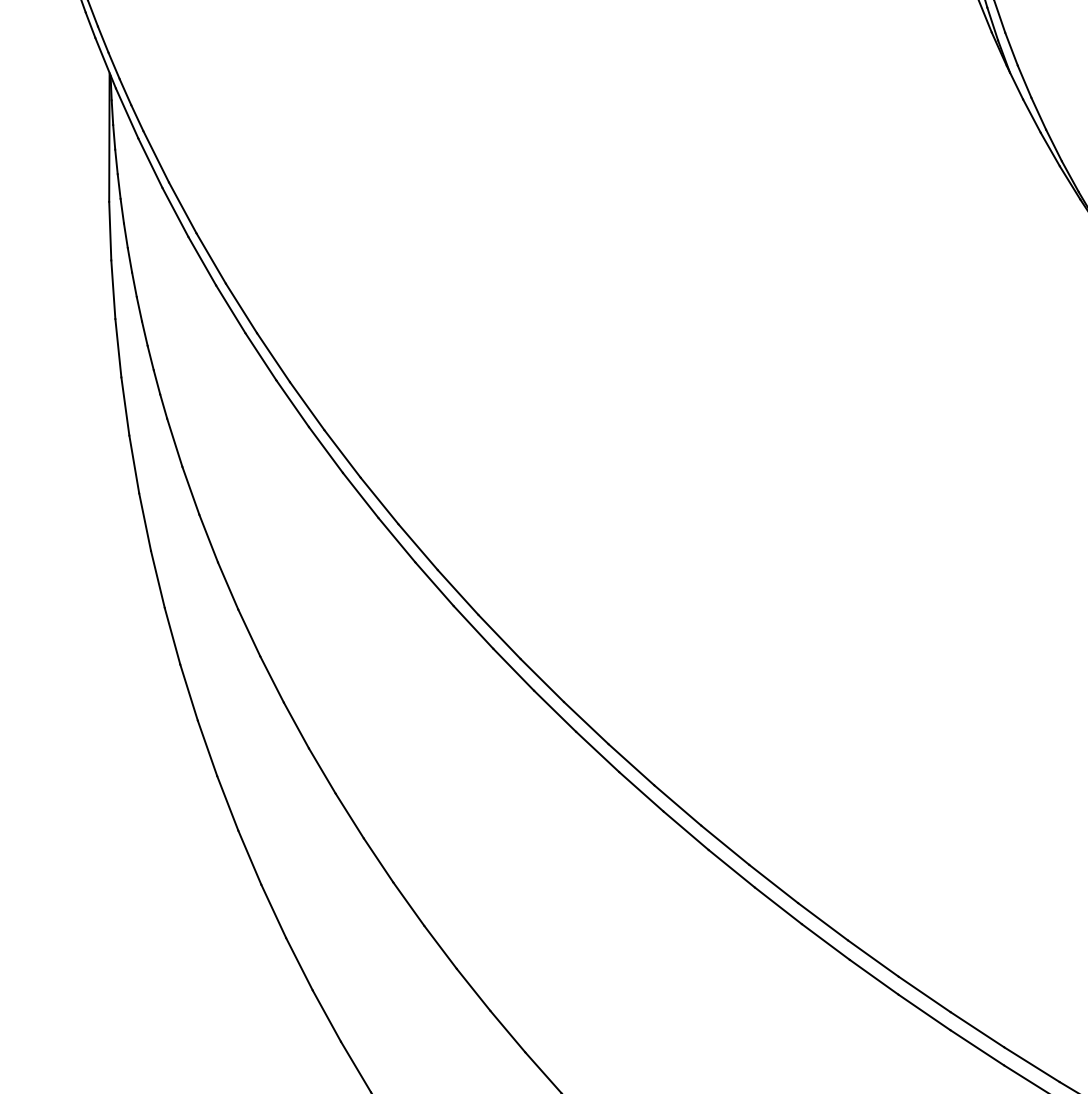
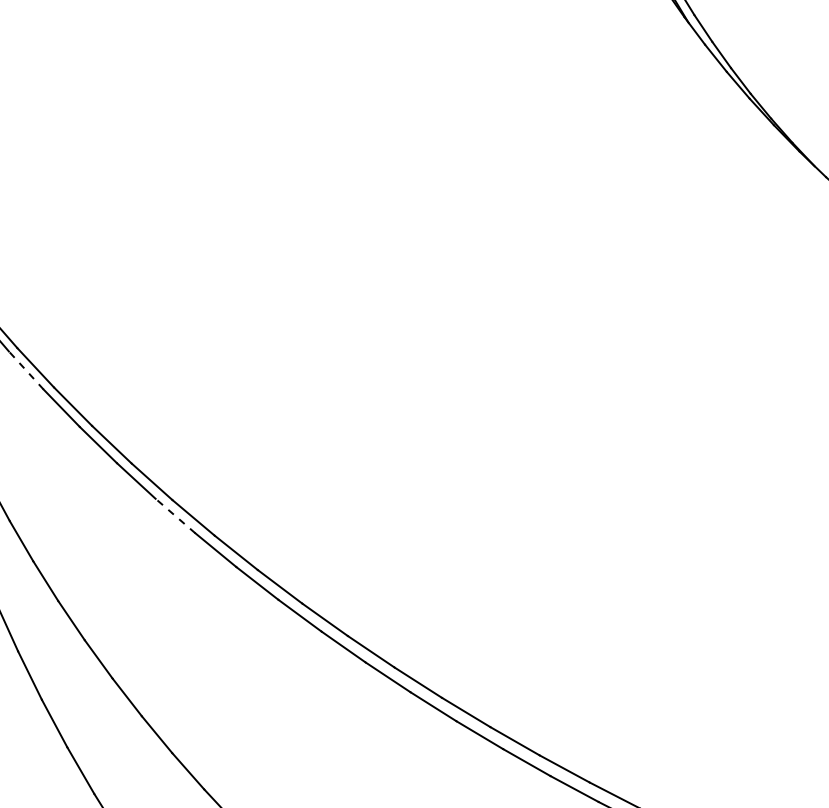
line: (230, 308) -> (25, 369), solid -> dashed
line: (360, 495) -> (175, 516), solid -> dashed

